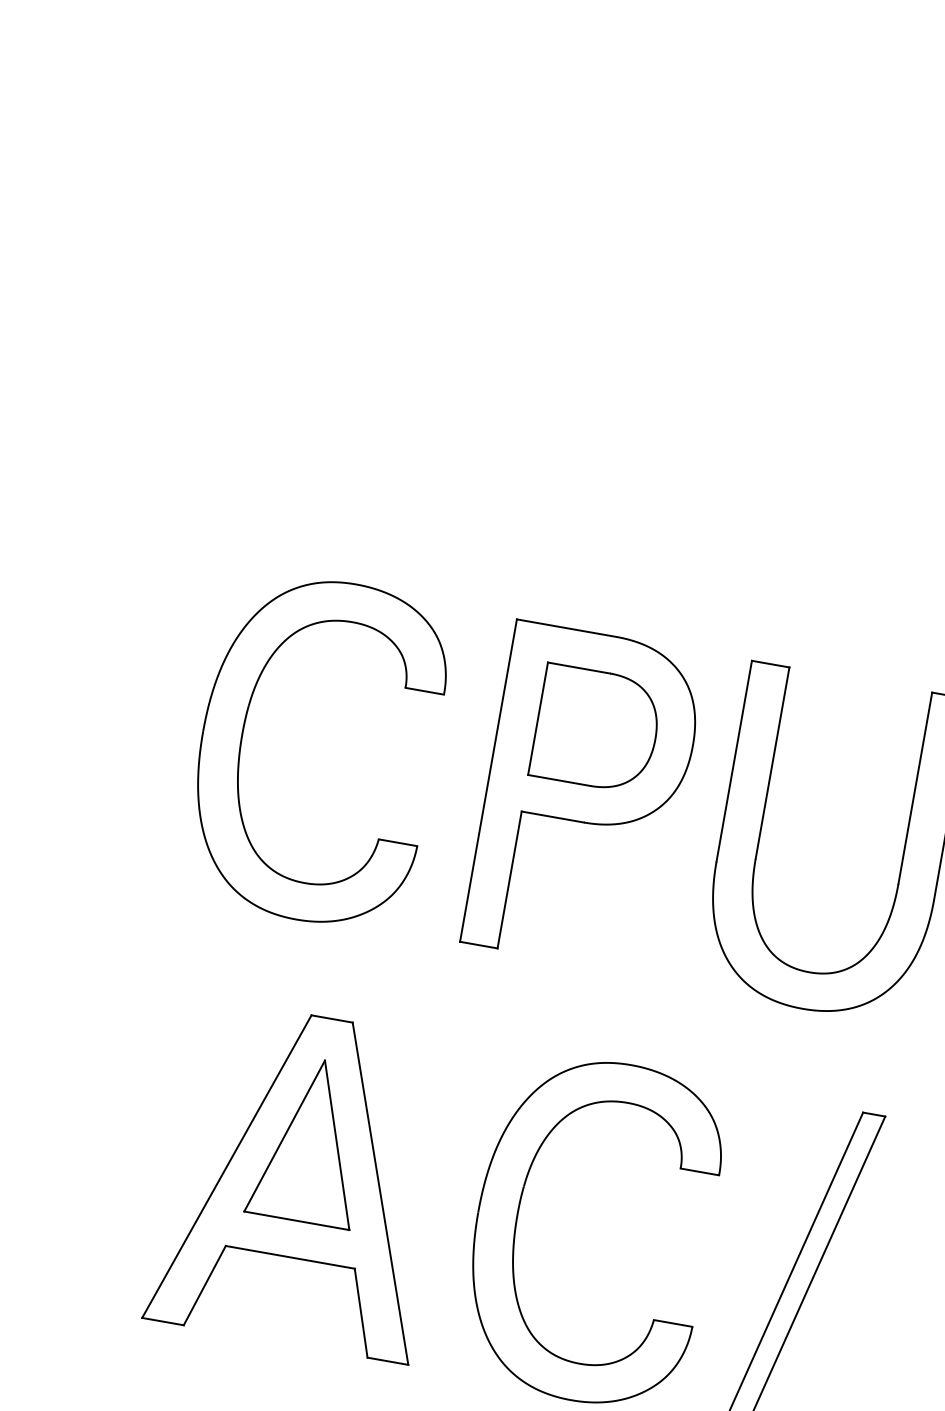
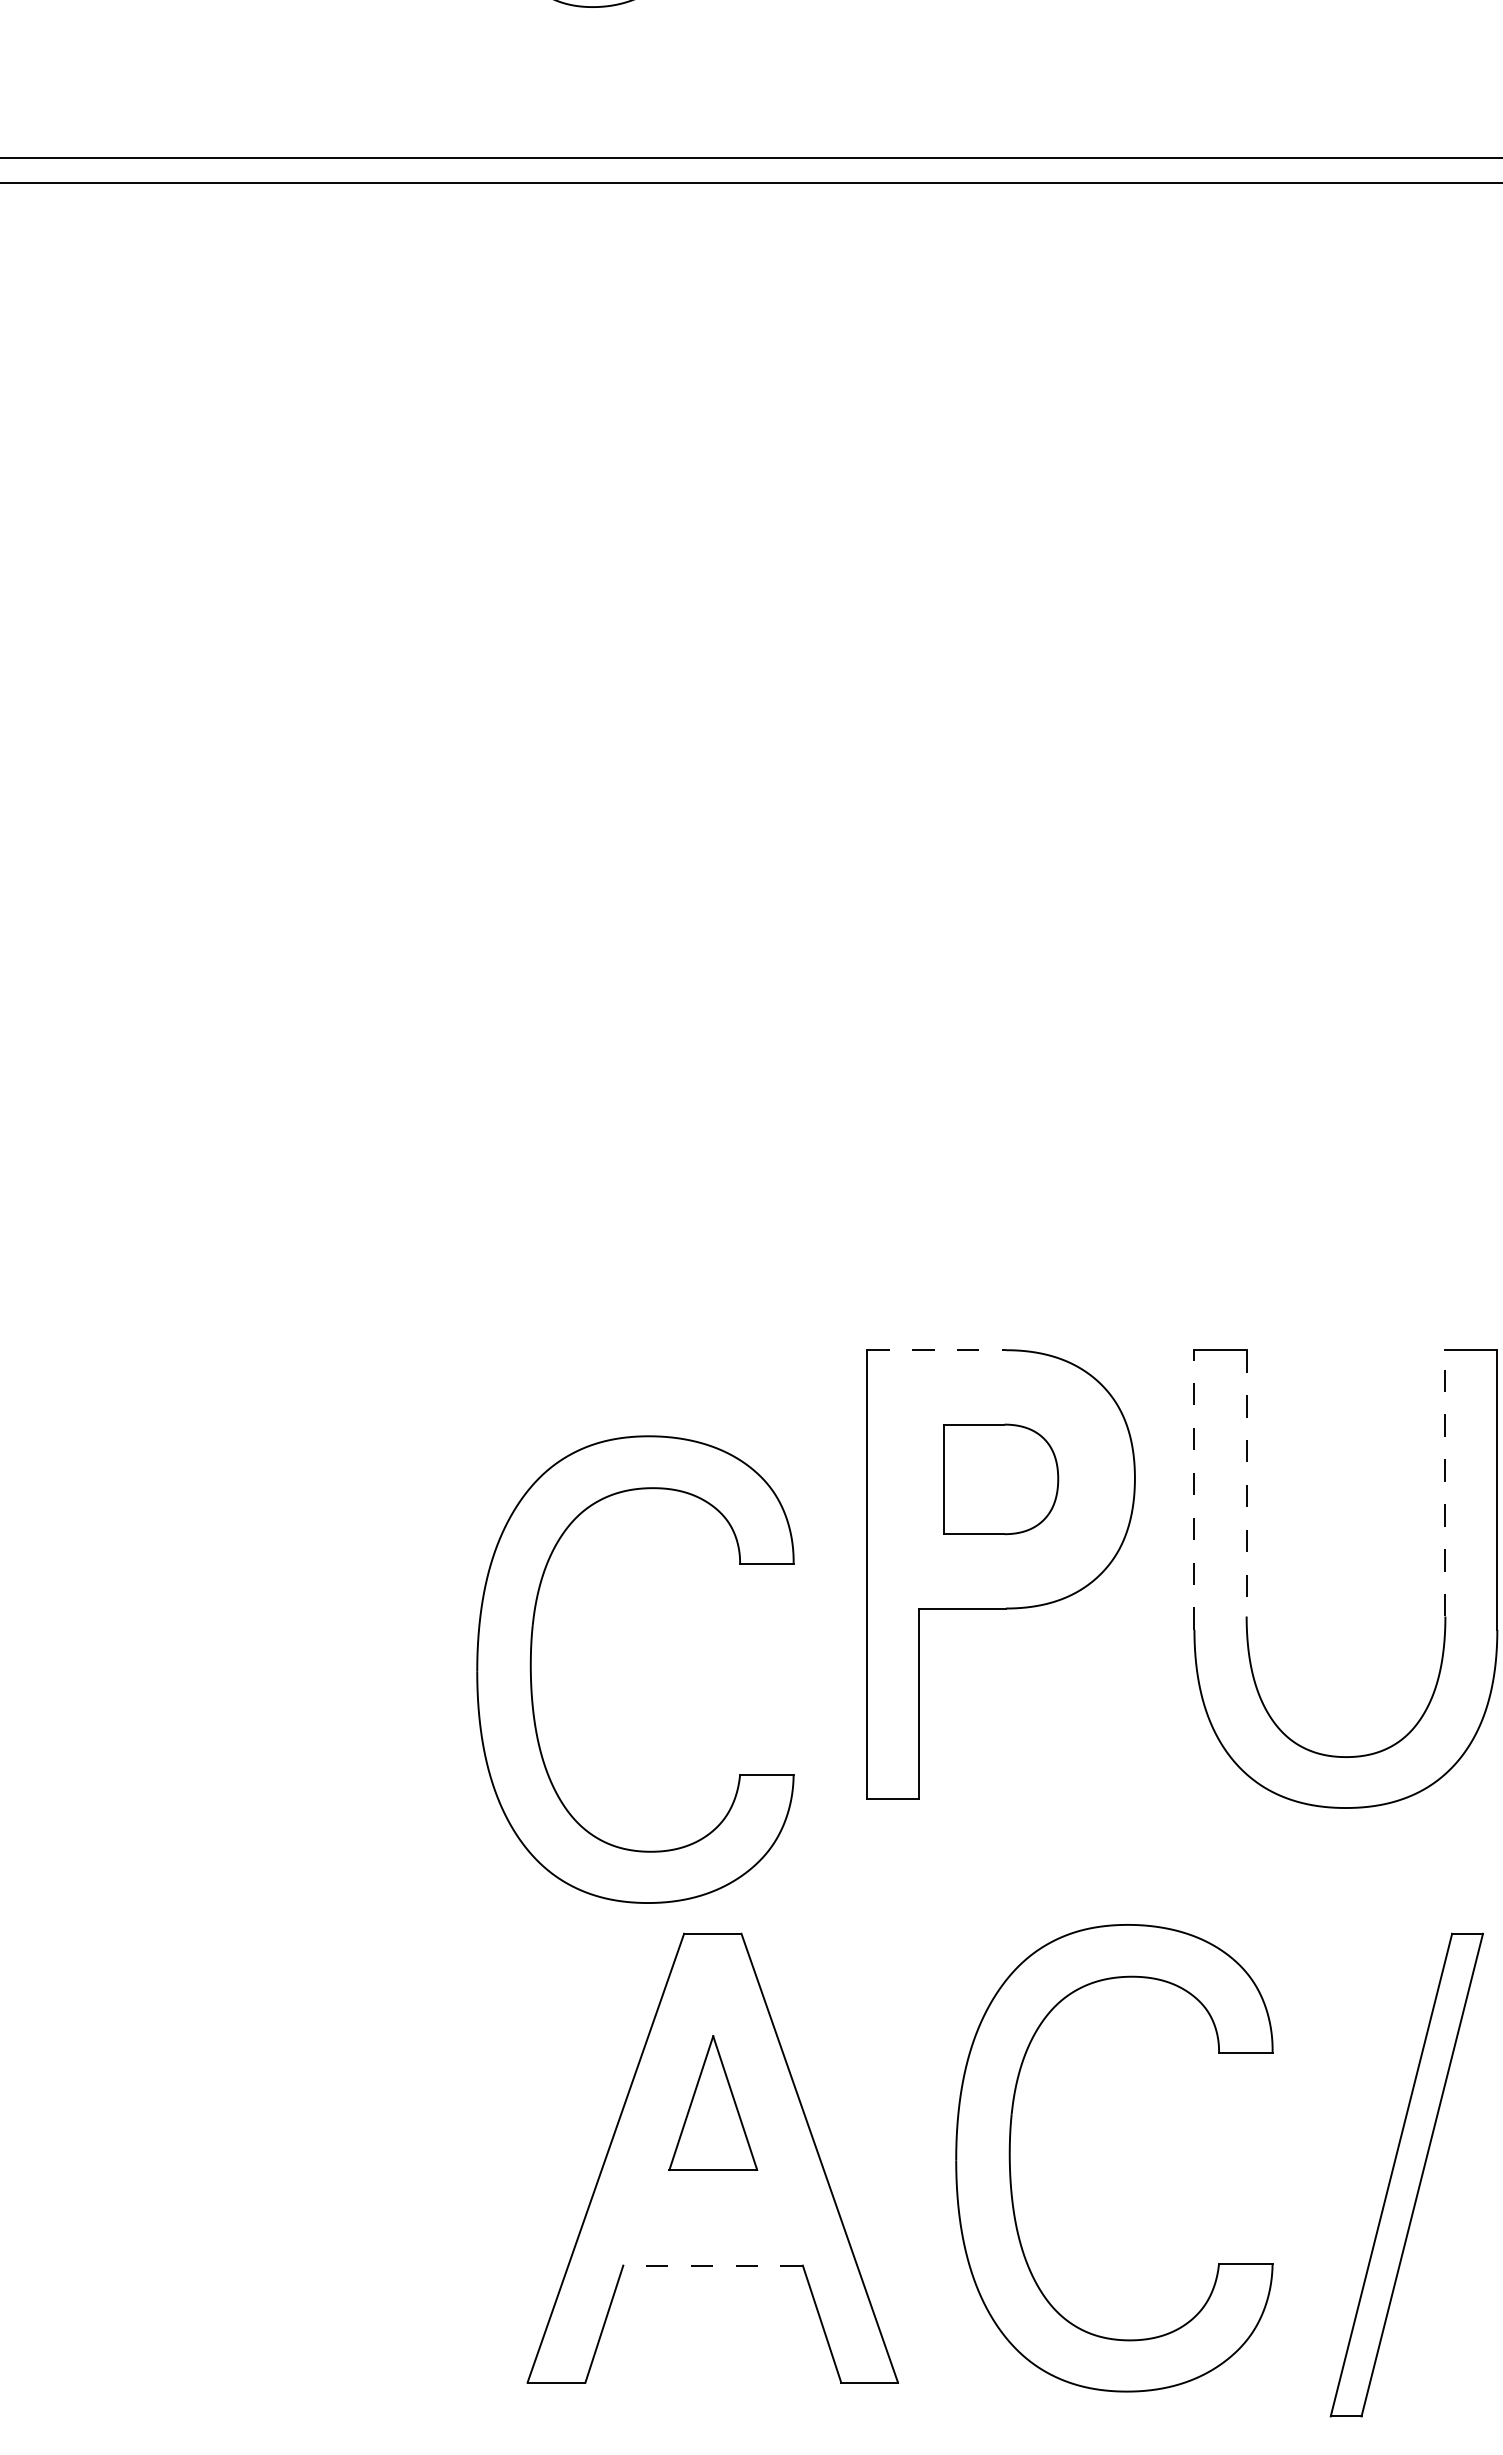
line: (567, 628) -> (937, 1350), solid -> dashed
part: (596, 729) -> (1000, 1479), size x0.7
part: (241, 747) -> (532, 1683), moved
line: (734, 761) -> (1194, 1490), solid -> dashed
line: (772, 763) -> (1246, 1483), solid -> dashed
line: (915, 787) -> (1445, 1482), solid -> dashed
part: (311, 1140) -> (713, 2102), size x0.6
line: (290, 1257) -> (713, 2265), solid -> dashed

